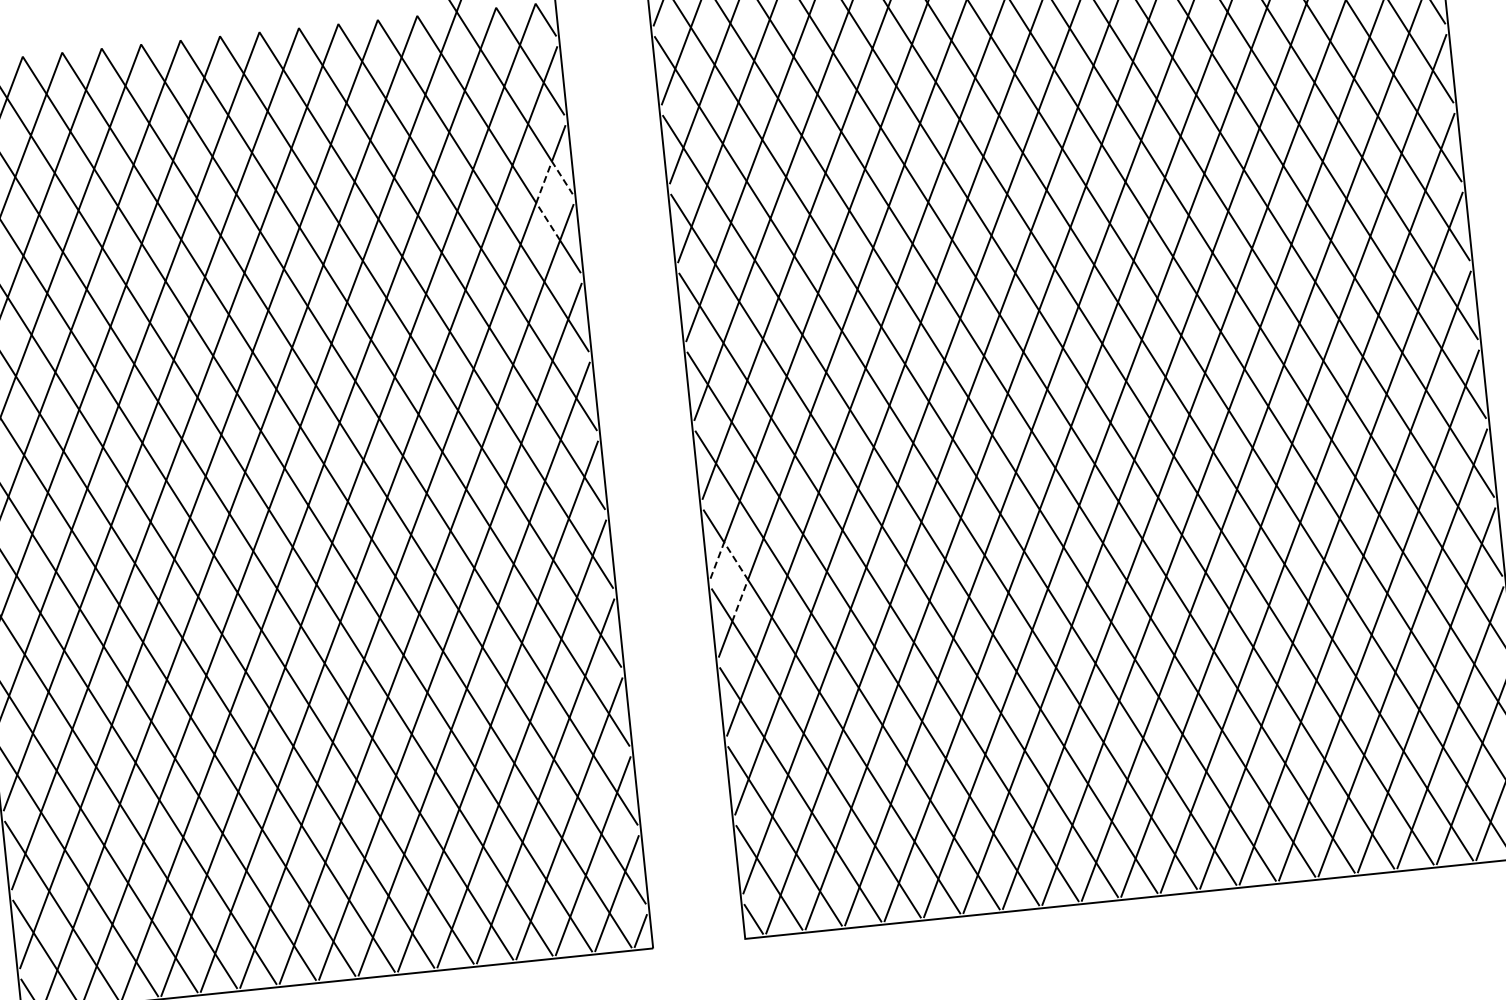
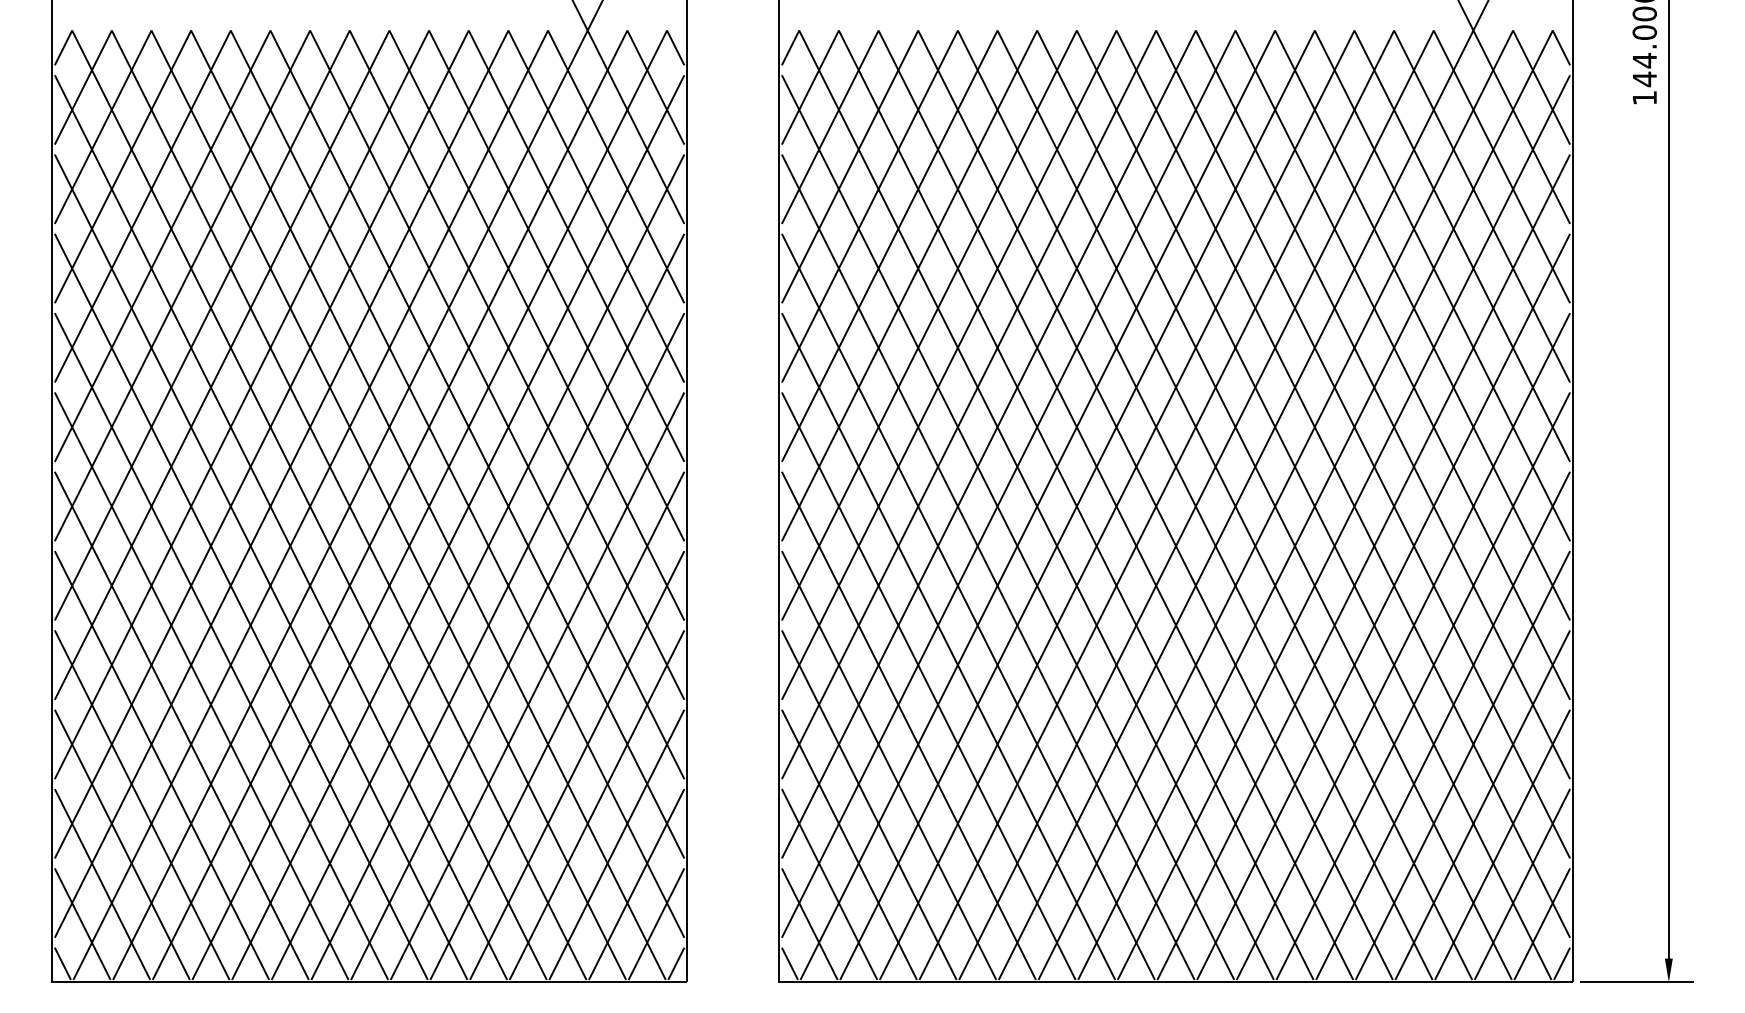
line: (543, 184) -> (656, 211), dashed -> solid
line: (737, 563) -> (810, 608), dashed -> solid

